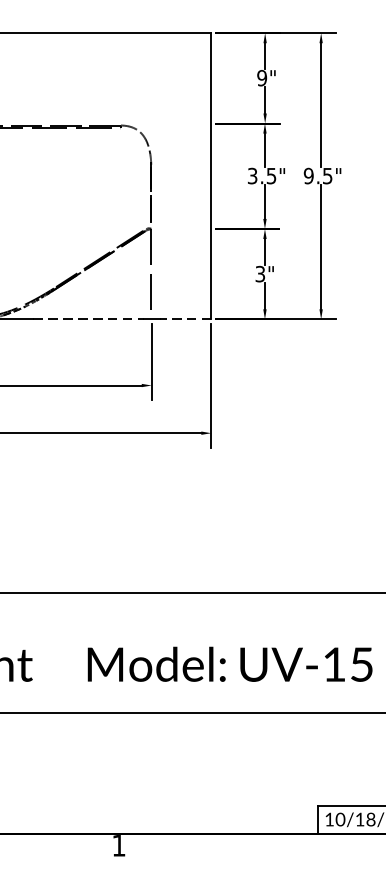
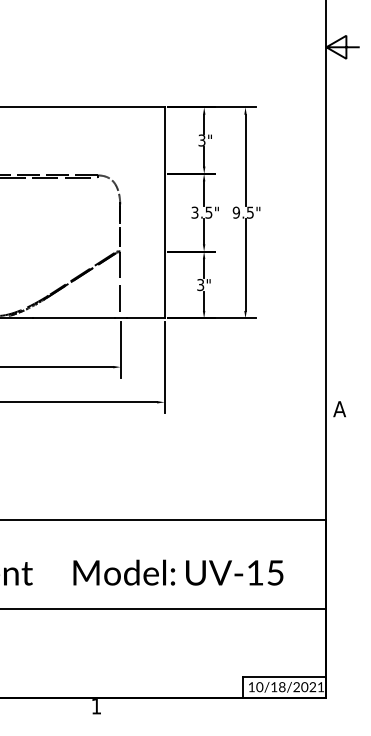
text: (261, 78) -> (201, 140), 9" -> 3"
line: (89, 319) -> (74, 318), dashed -> solid
line: (185, 319) -> (145, 318), dashed -> solid

